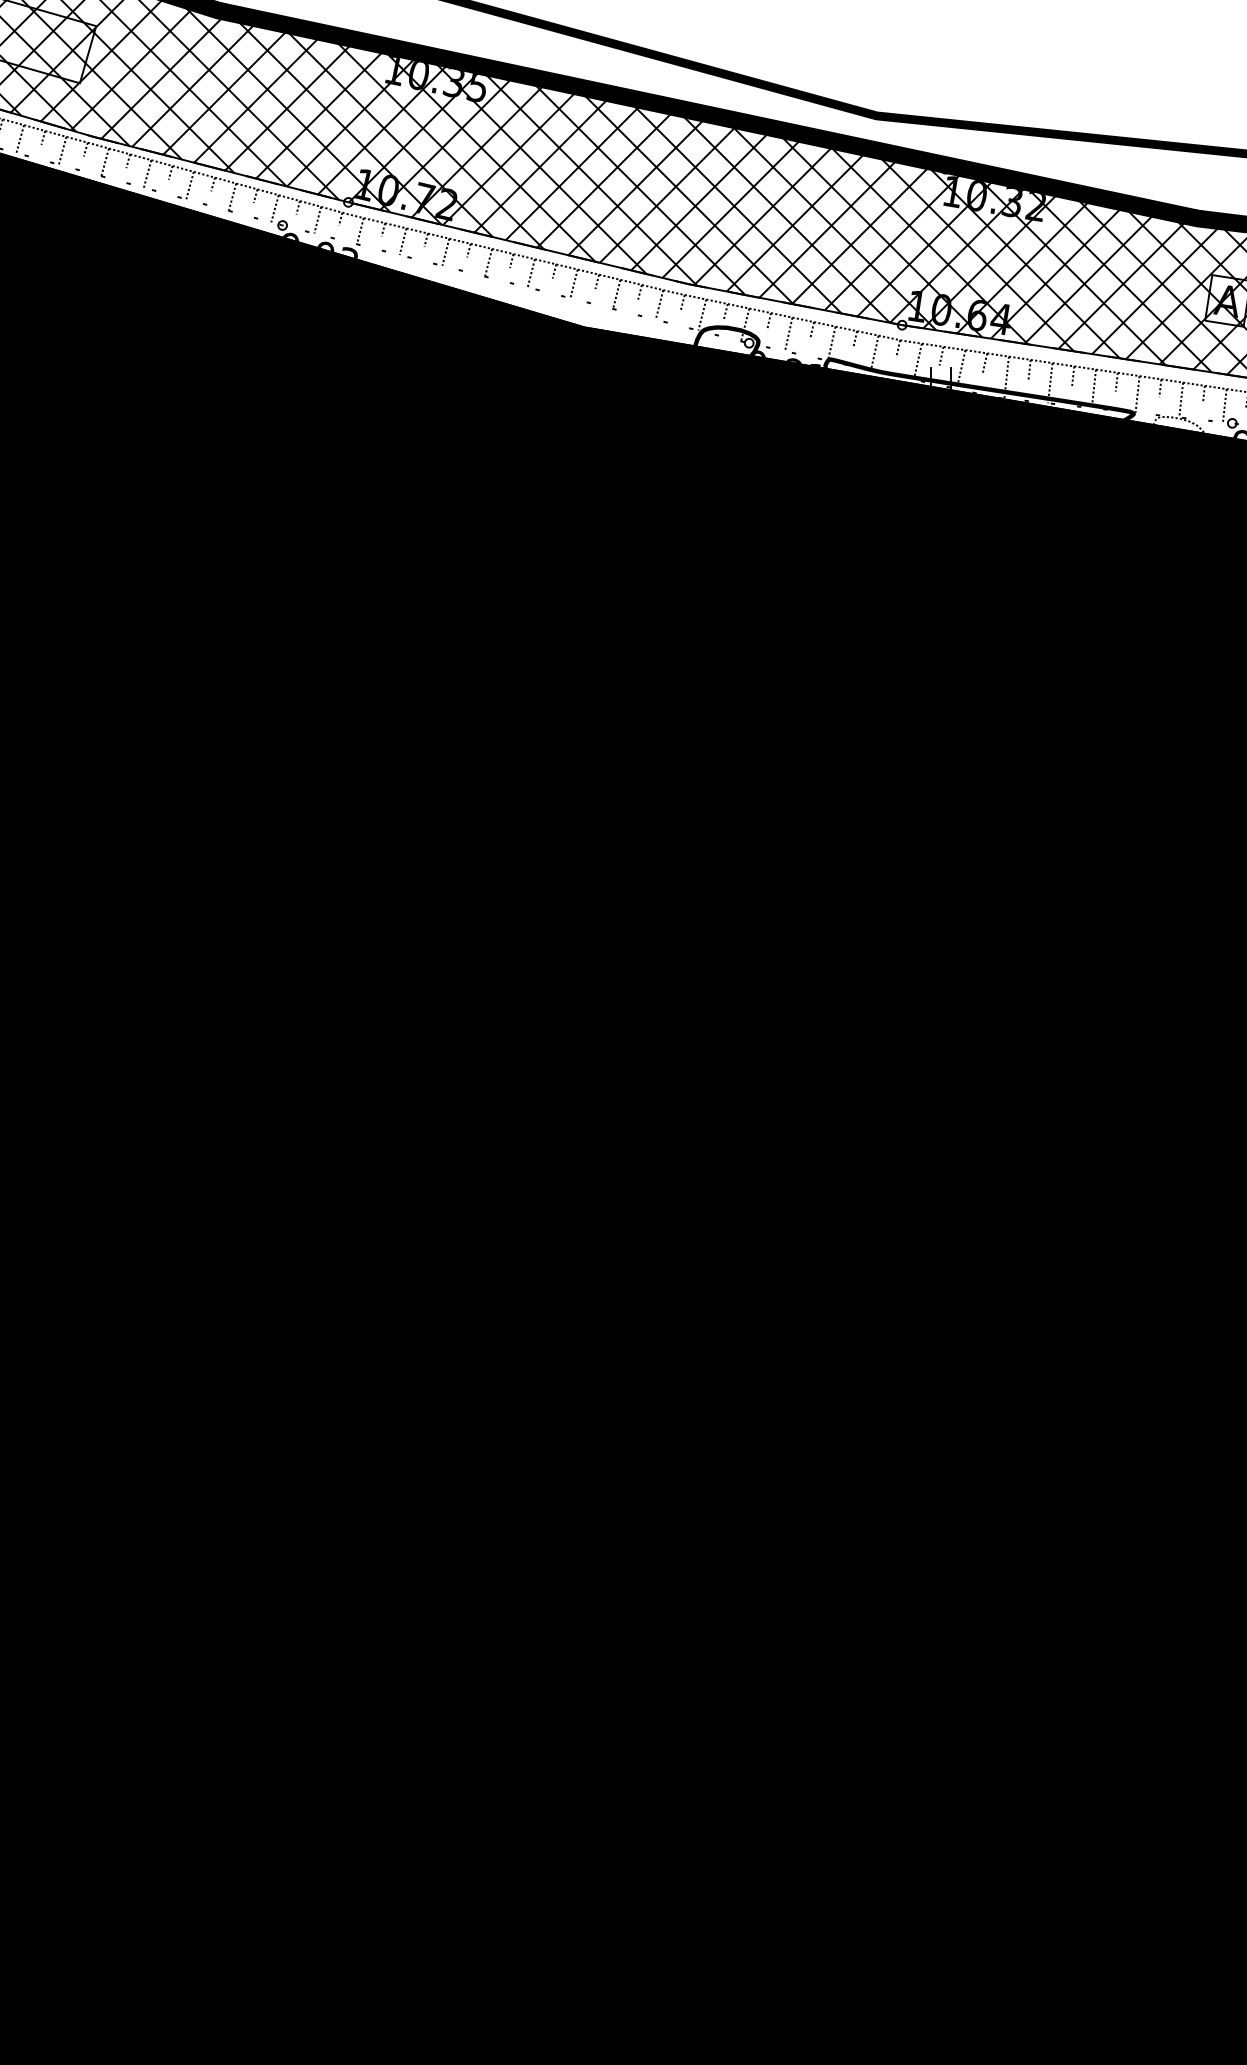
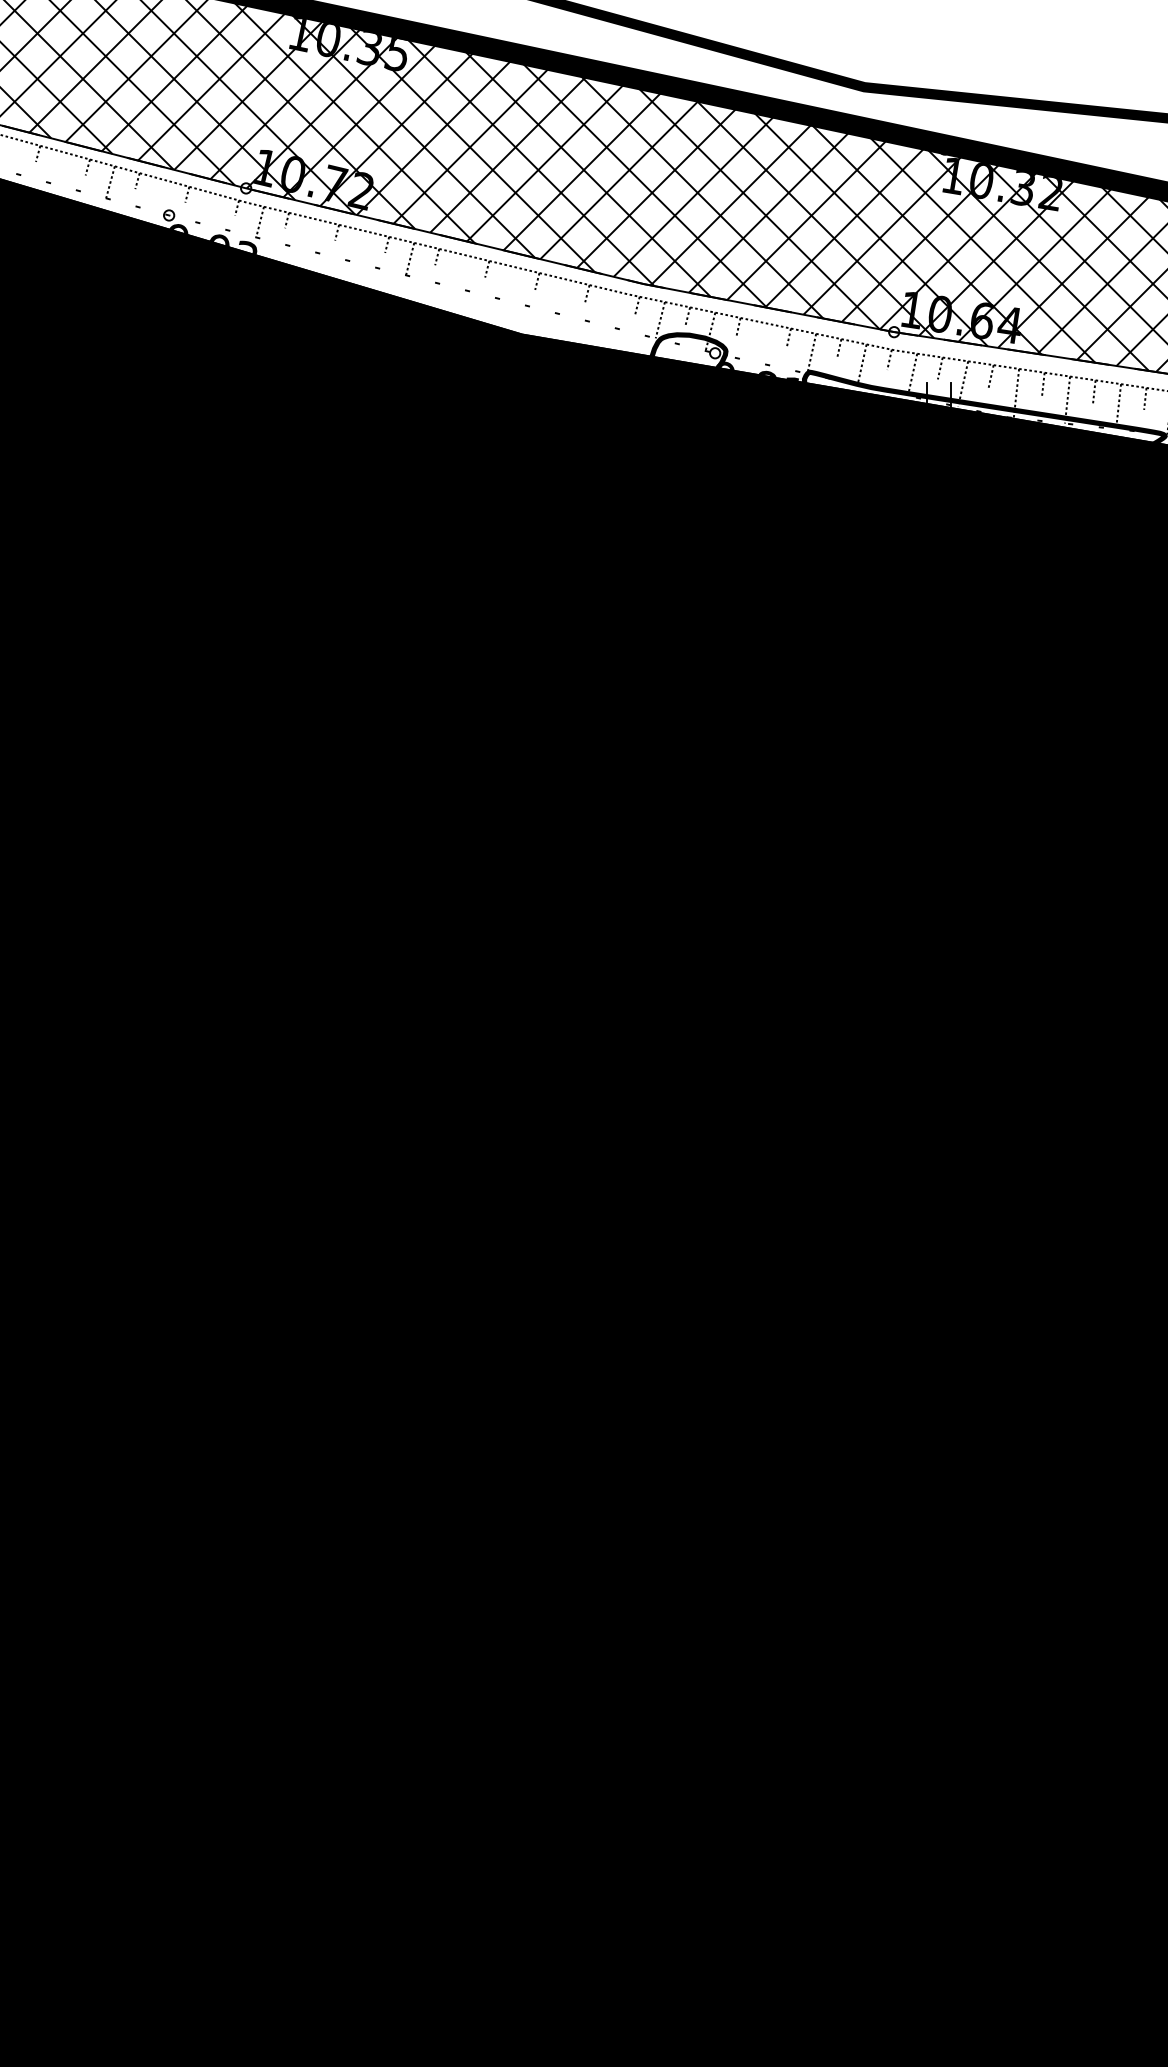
line: (147, 173) -> (10, 154), removed
line: (189, 185) -> (60, 168), removed
line: (274, 208) -> (159, 195), removed
line: (317, 219) -> (209, 208), removed
line: (402, 241) -> (309, 234), removed
line: (445, 251) -> (359, 245), removed
line: (530, 273) -> (459, 271), removed
line: (573, 283) -> (509, 283), removed
line: (616, 293) -> (559, 295), removed
line: (659, 304) -> (610, 307), removed
line: (788, 334) -> (761, 343), removed

